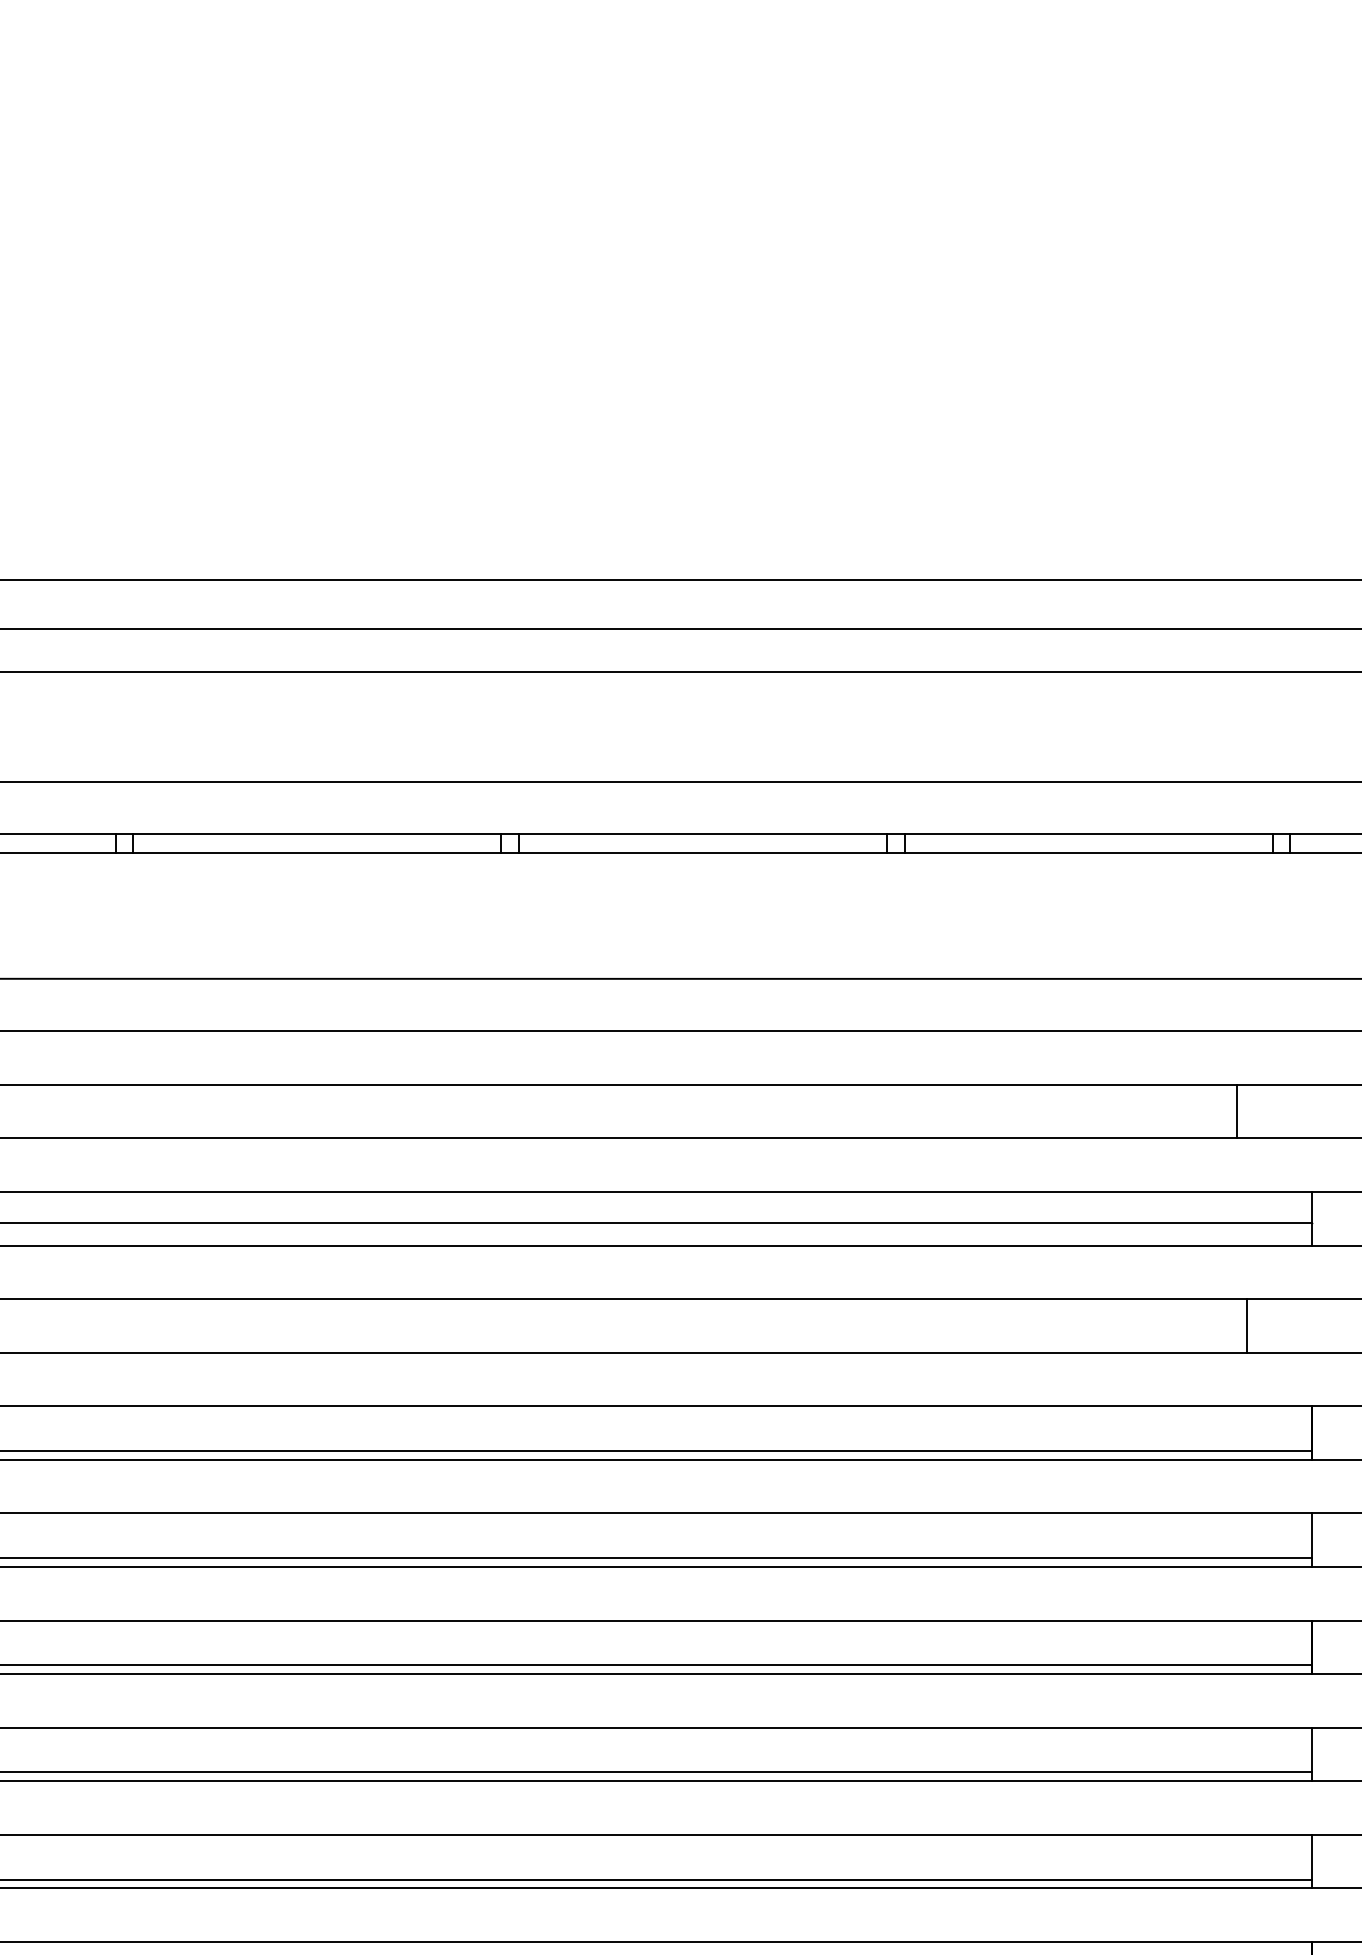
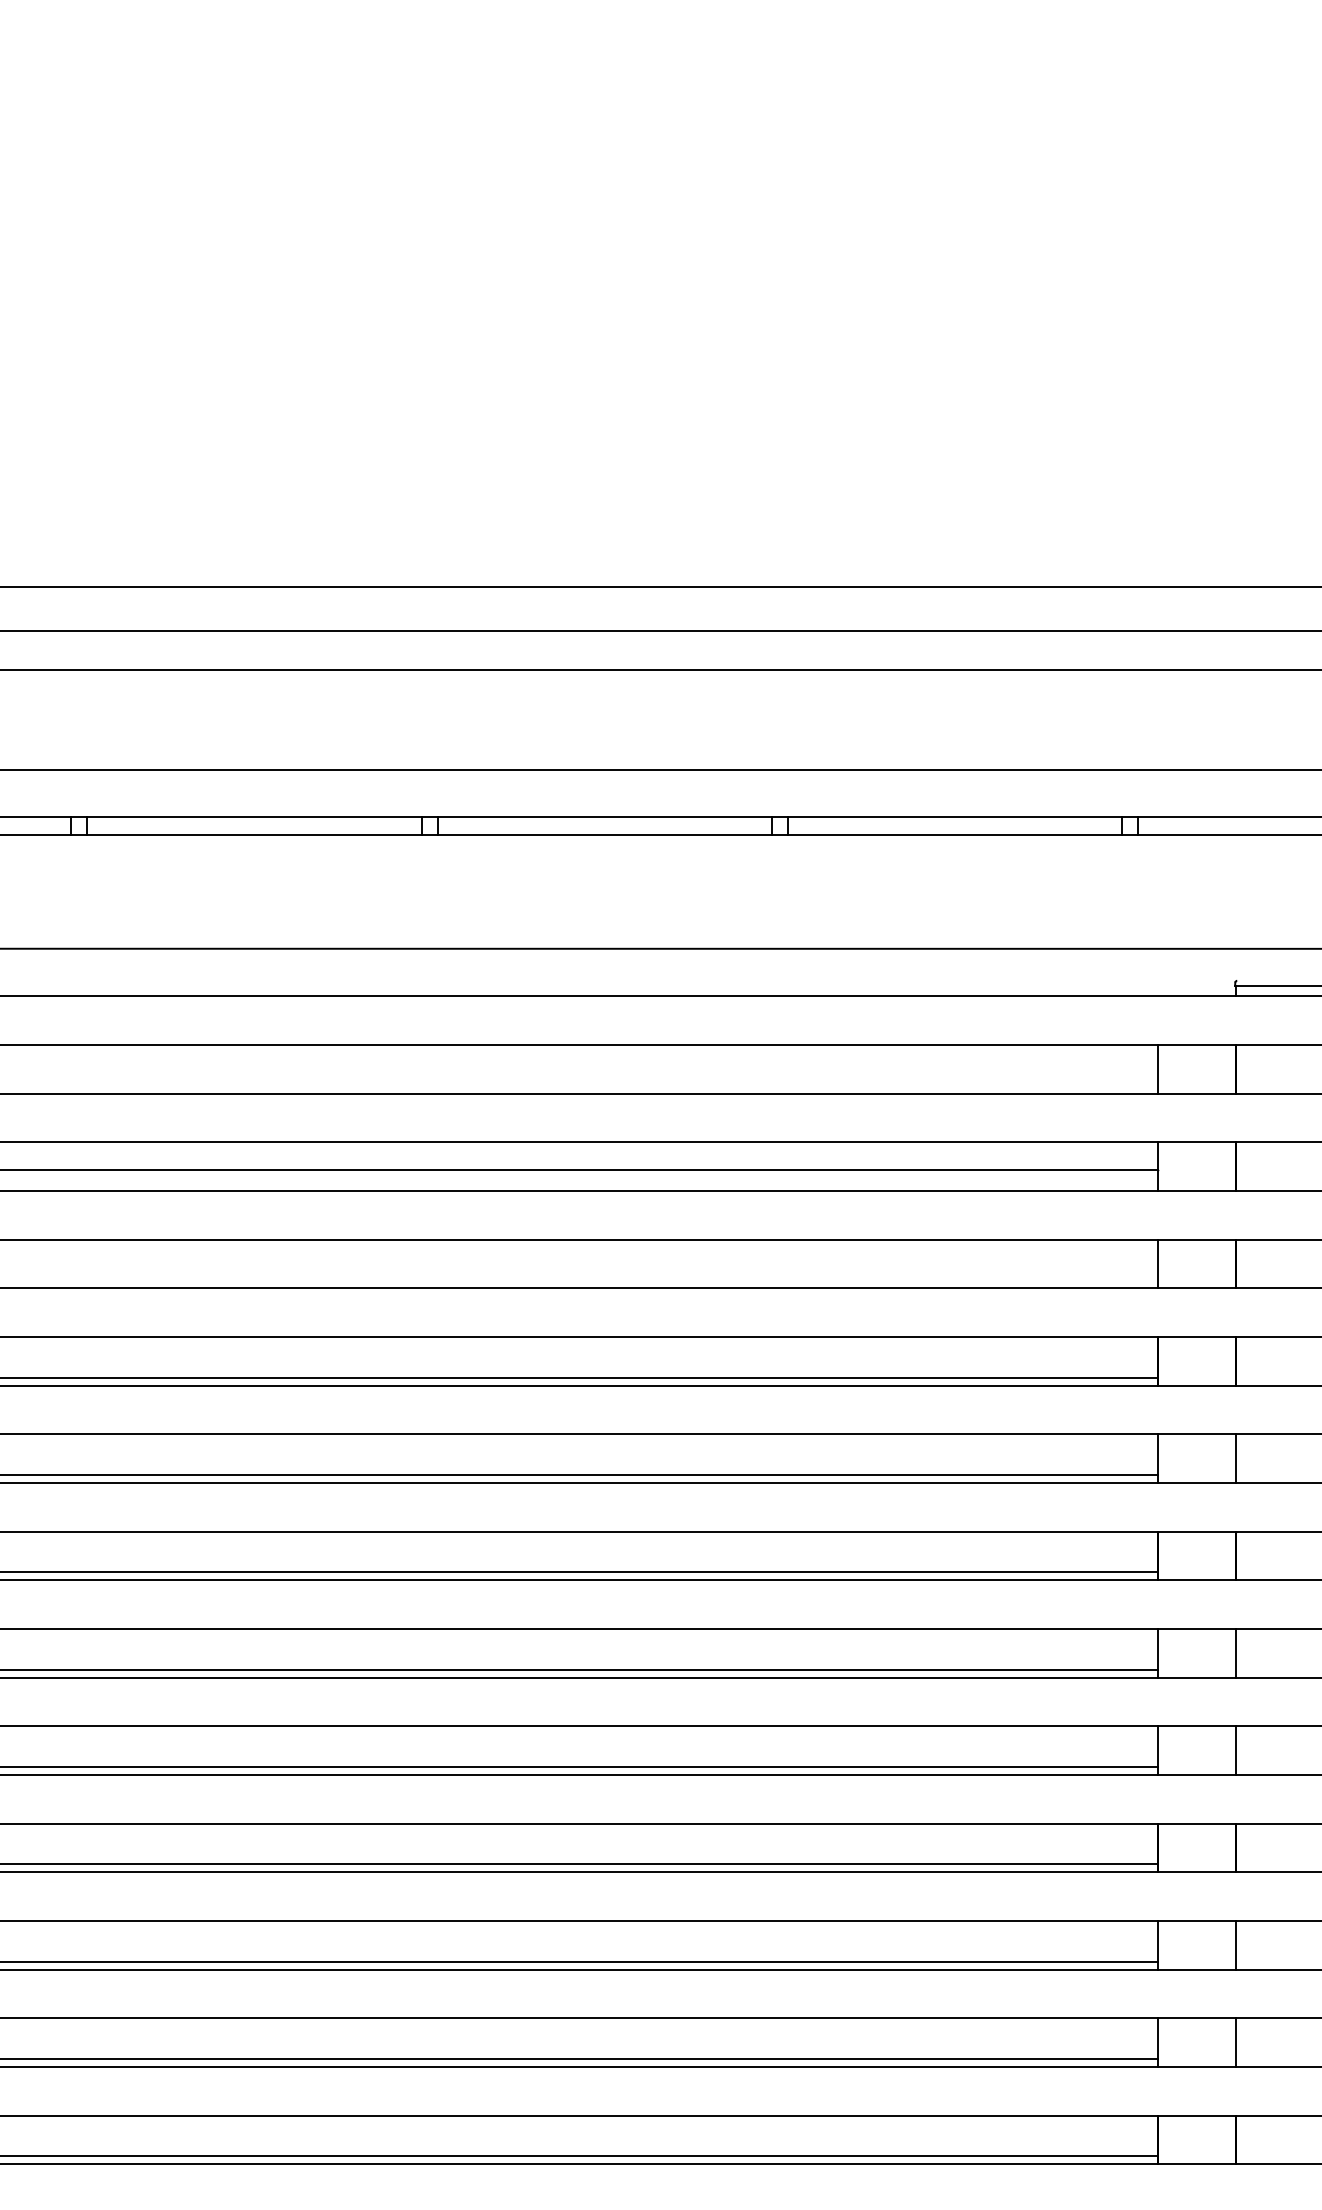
line: (1237, 1111) -> (1158, 1069), moved
line: (1247, 1325) -> (1158, 1263), moved

